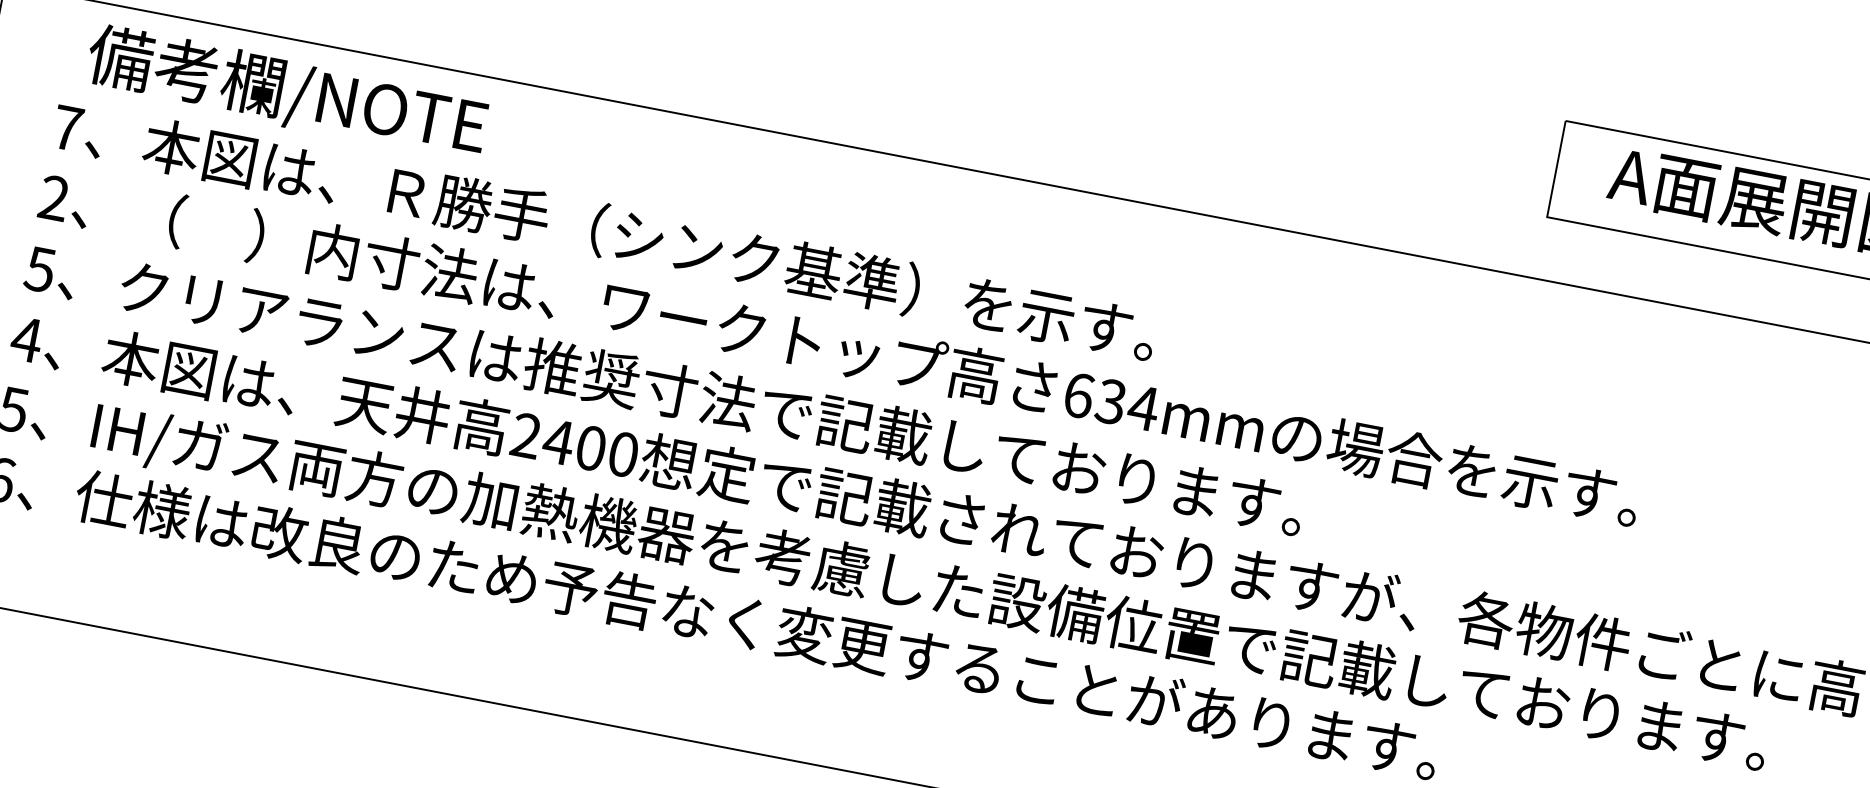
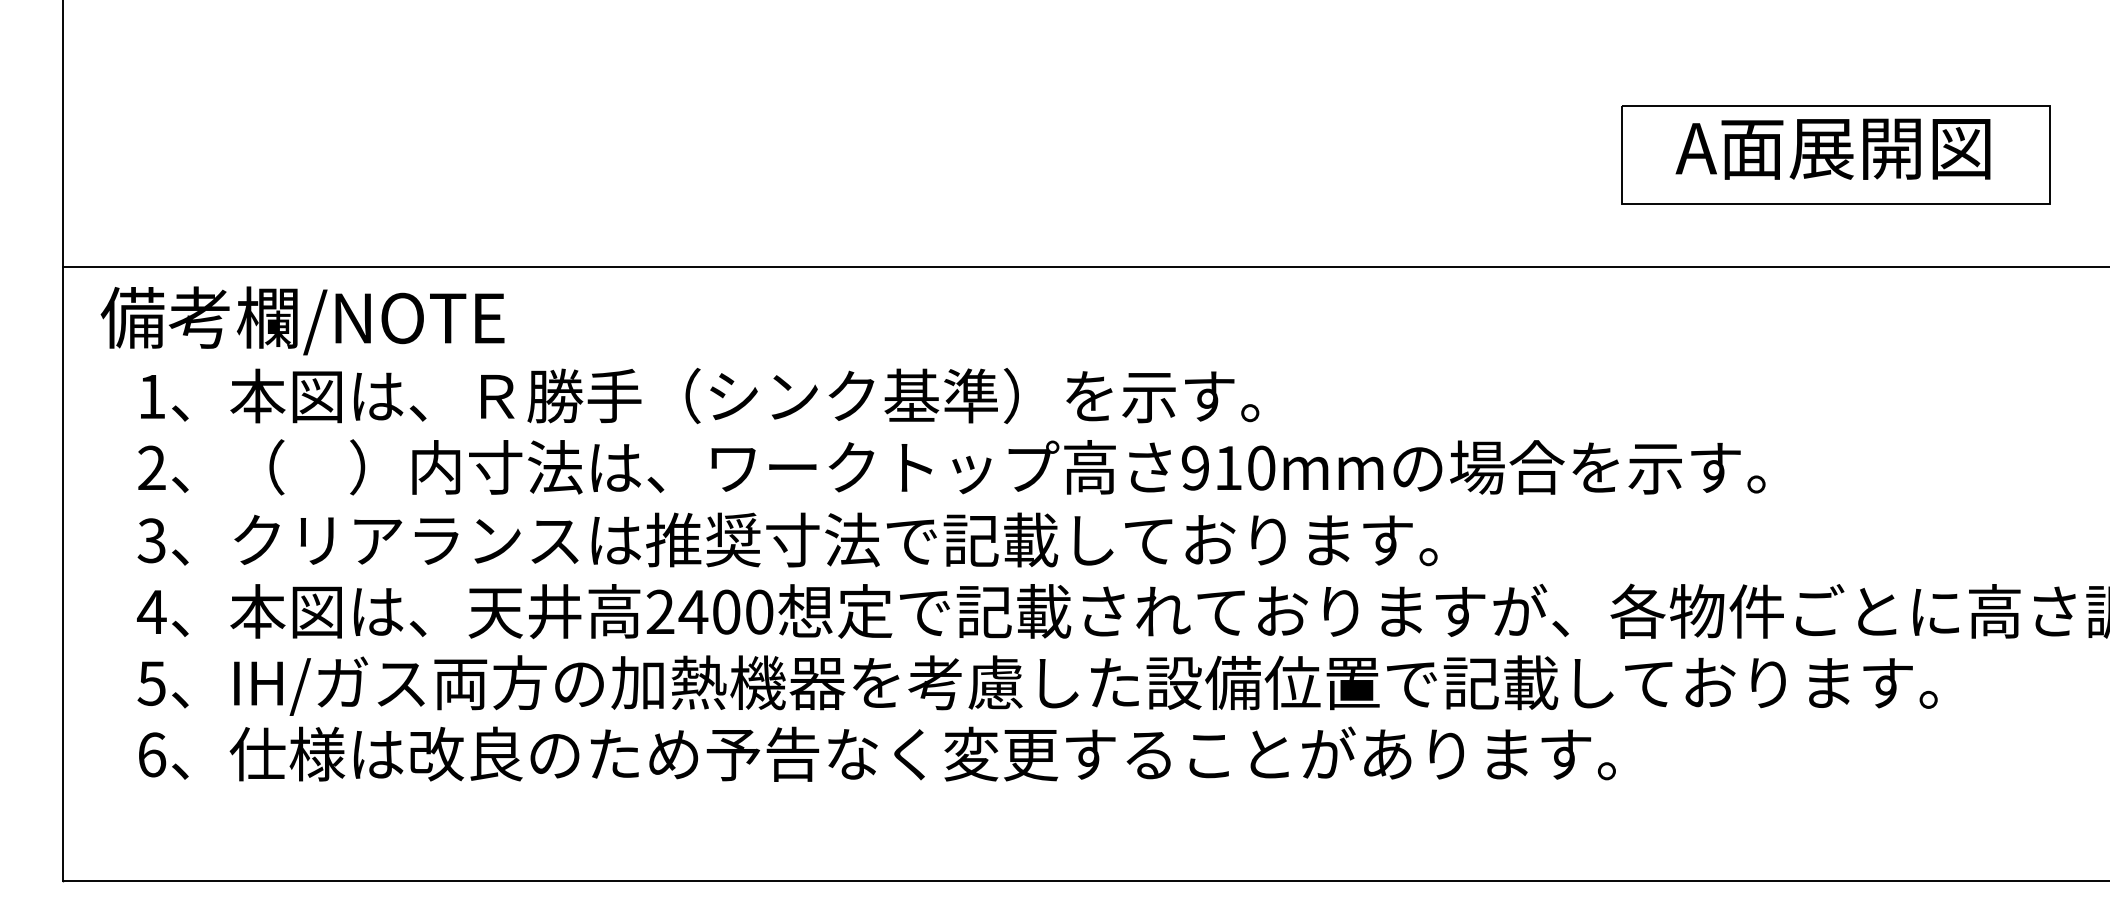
text: (286, 92) -> (302, 320), moved
text: (67, 127) -> (151, 396), 7 -> 1
text: (39, 269) -> (151, 540), 5 -> 3
text: (1111, 401) -> (1228, 467), 634mm -> 910mm

